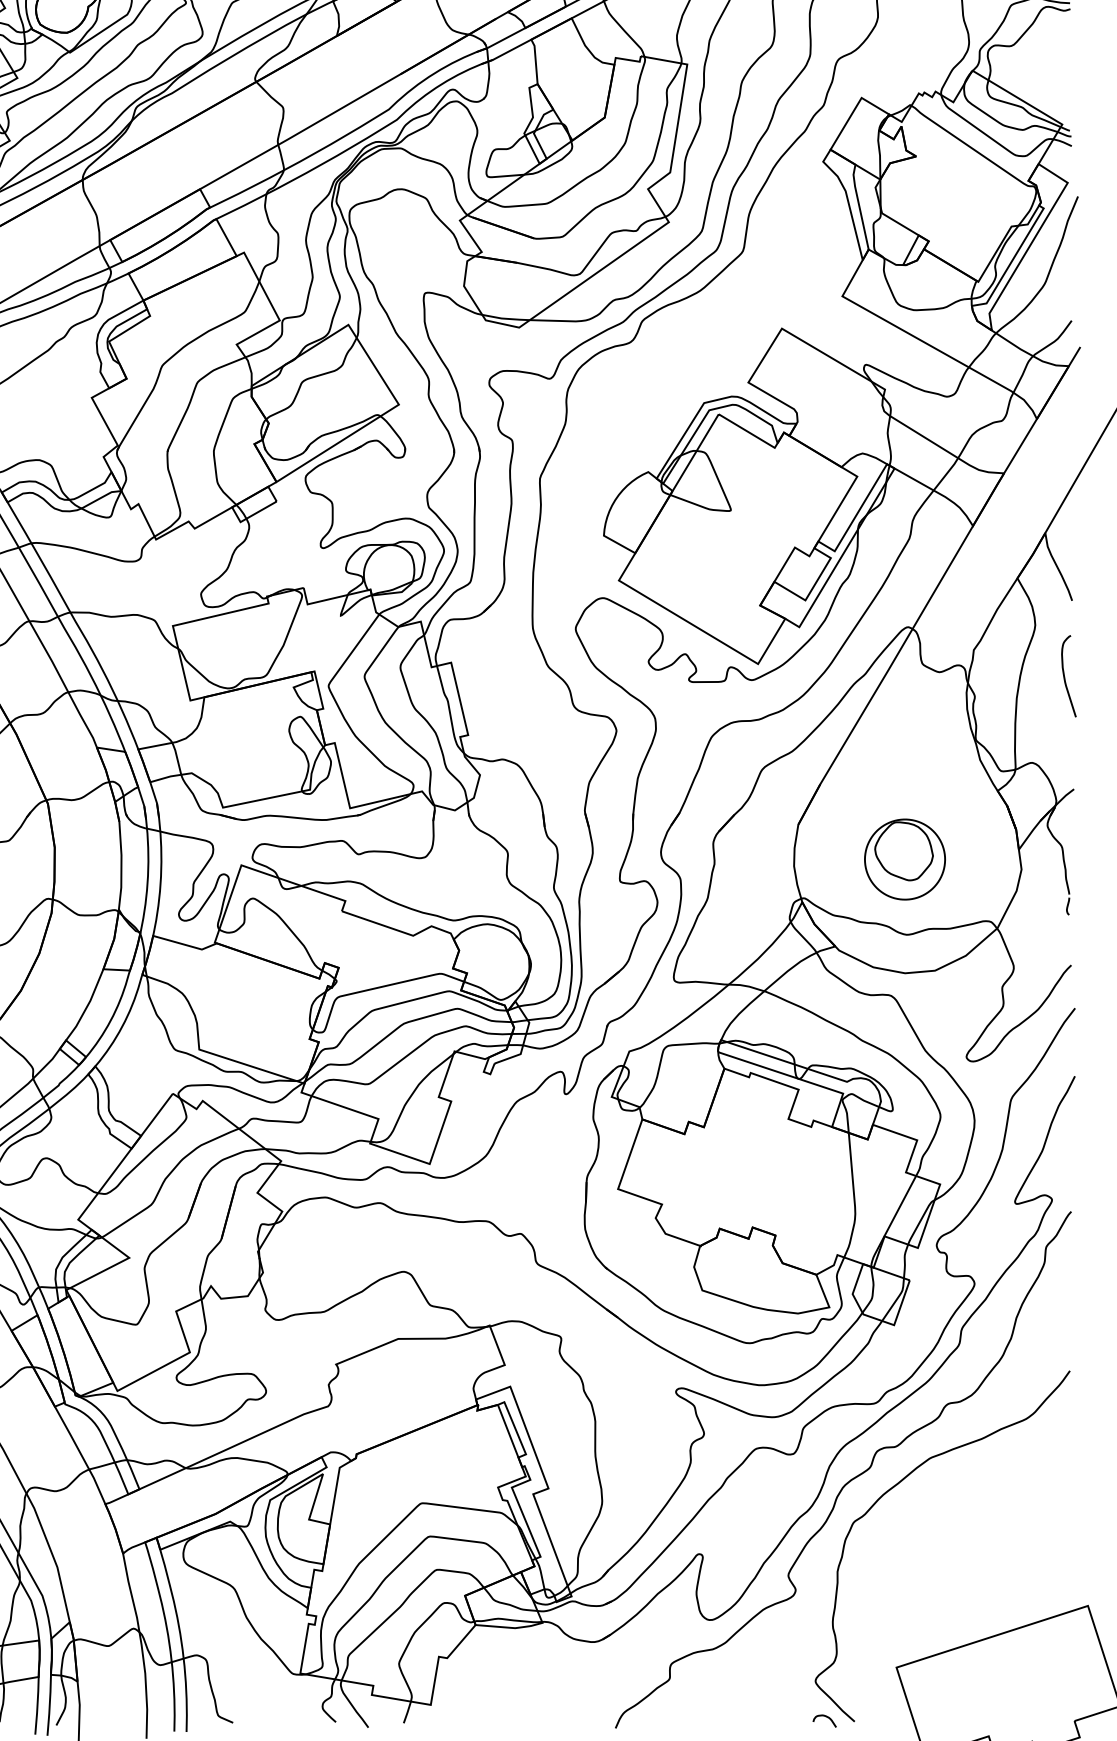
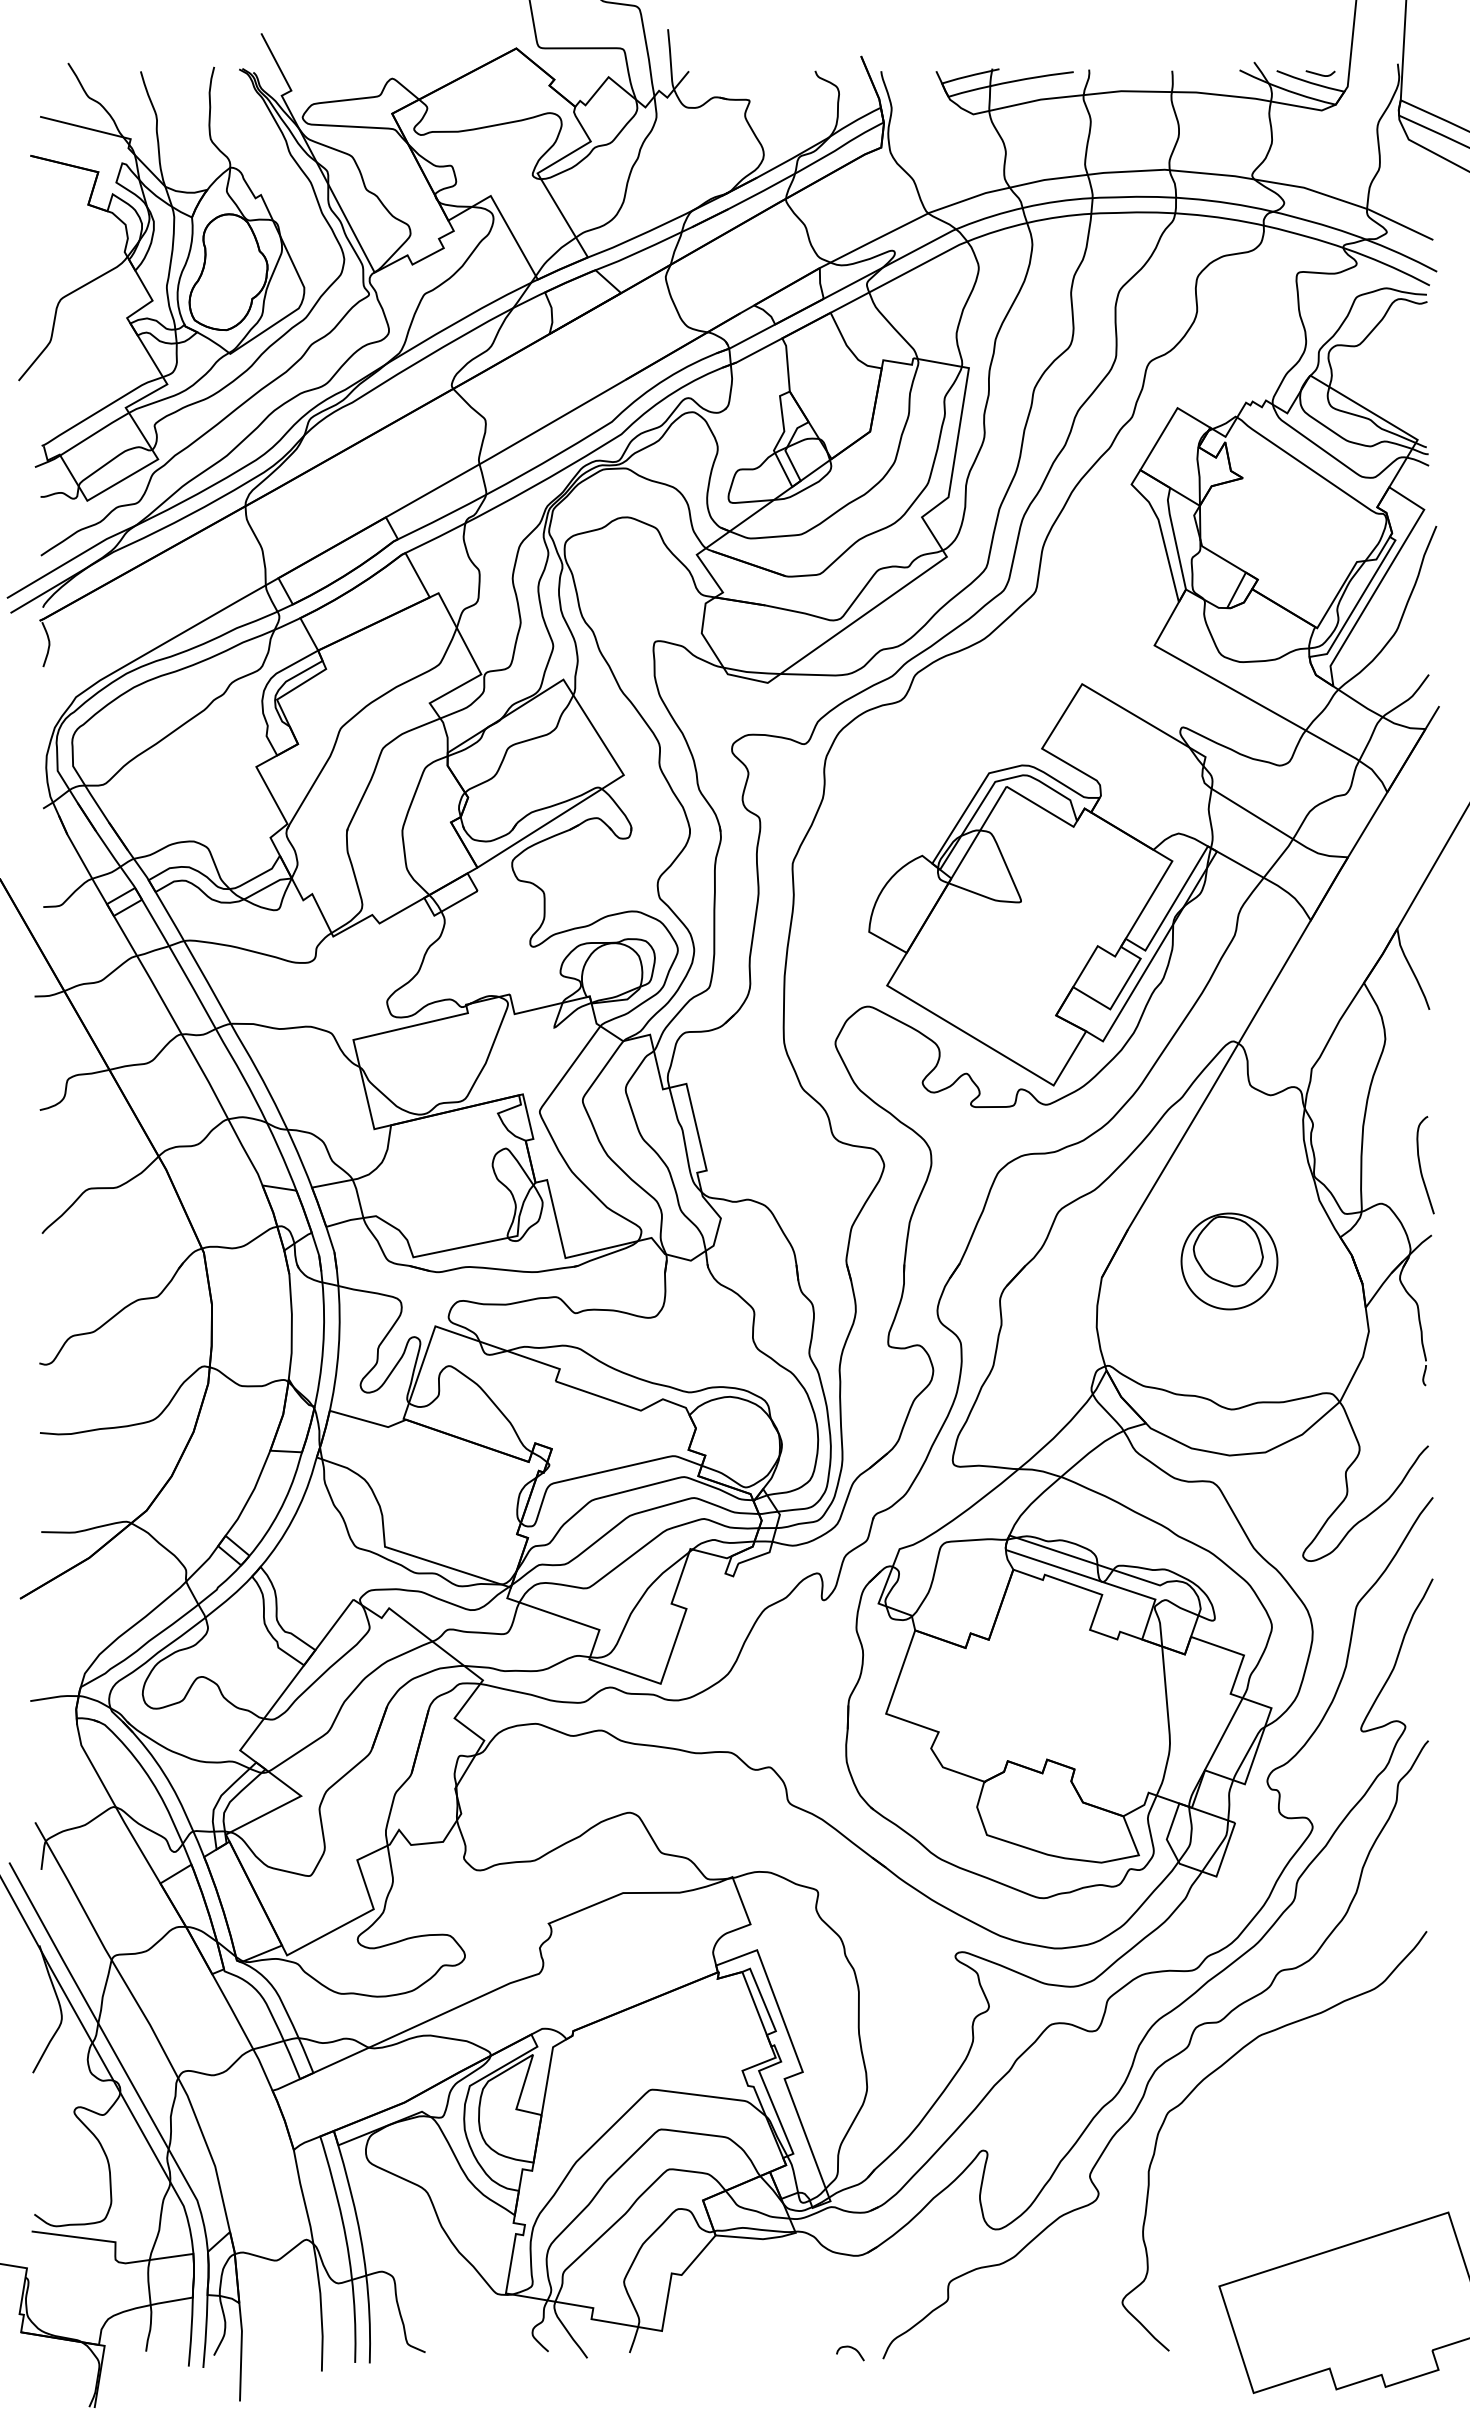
curve: (1065, 678) -> (1421, 1167), moved
part: (905, 859) -> (1229, 1261), moved
curve: (824, 1717) -> (850, 2348), moved

